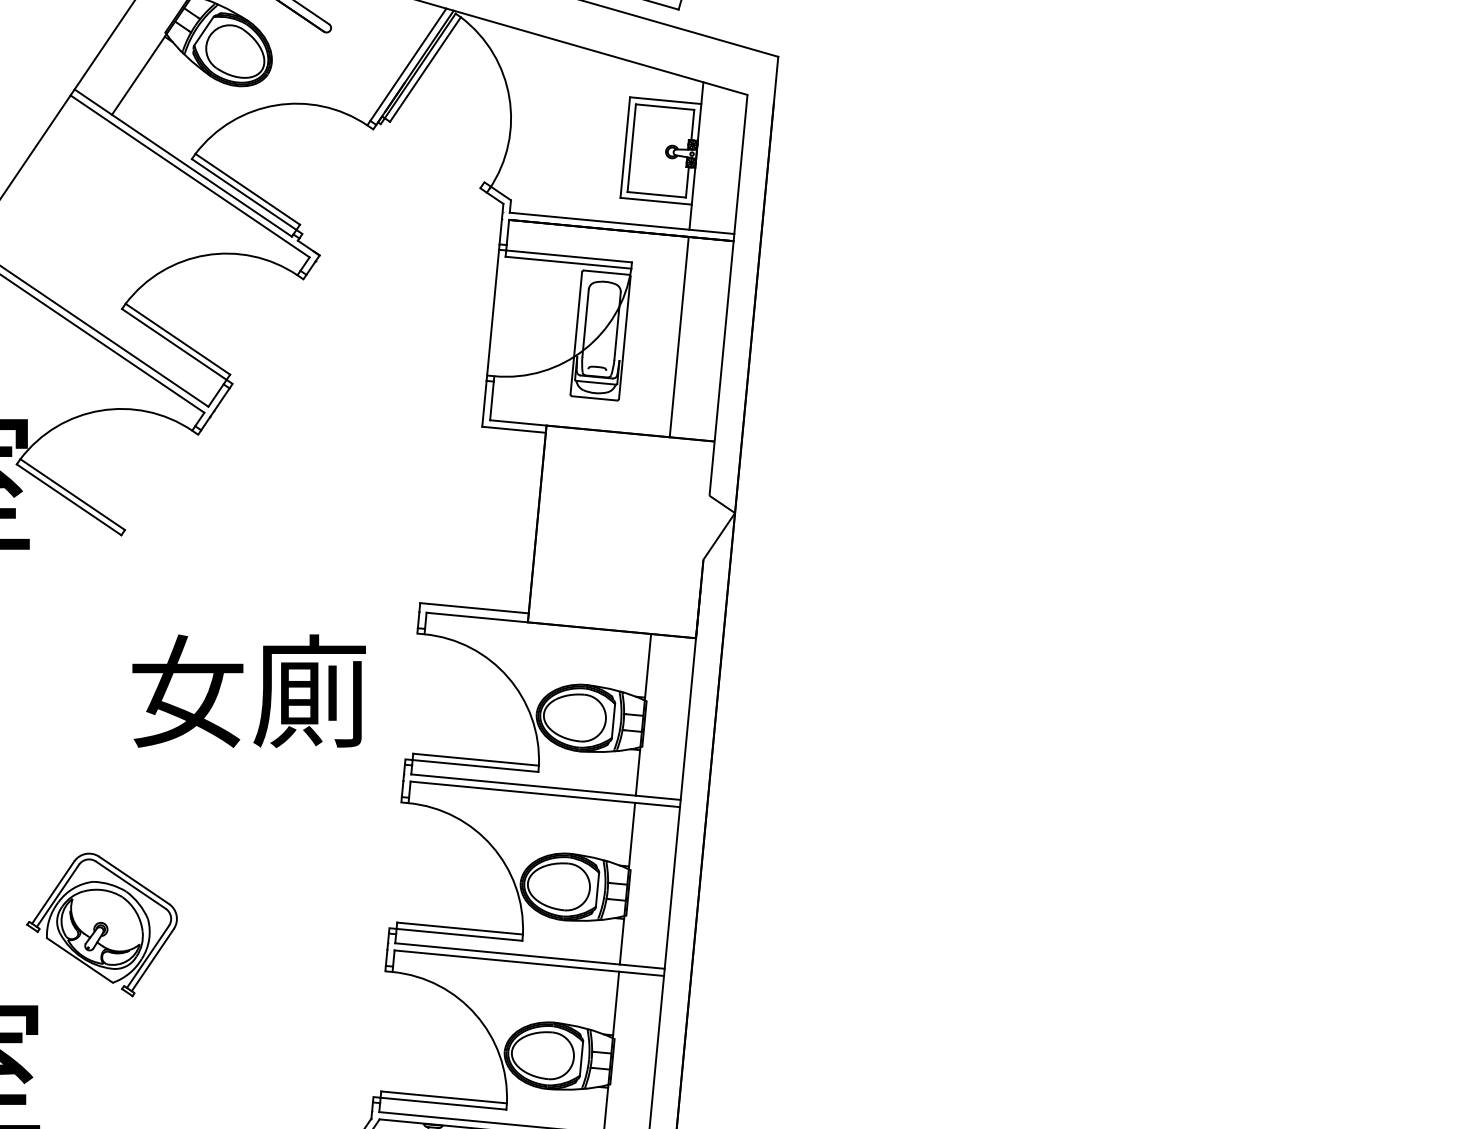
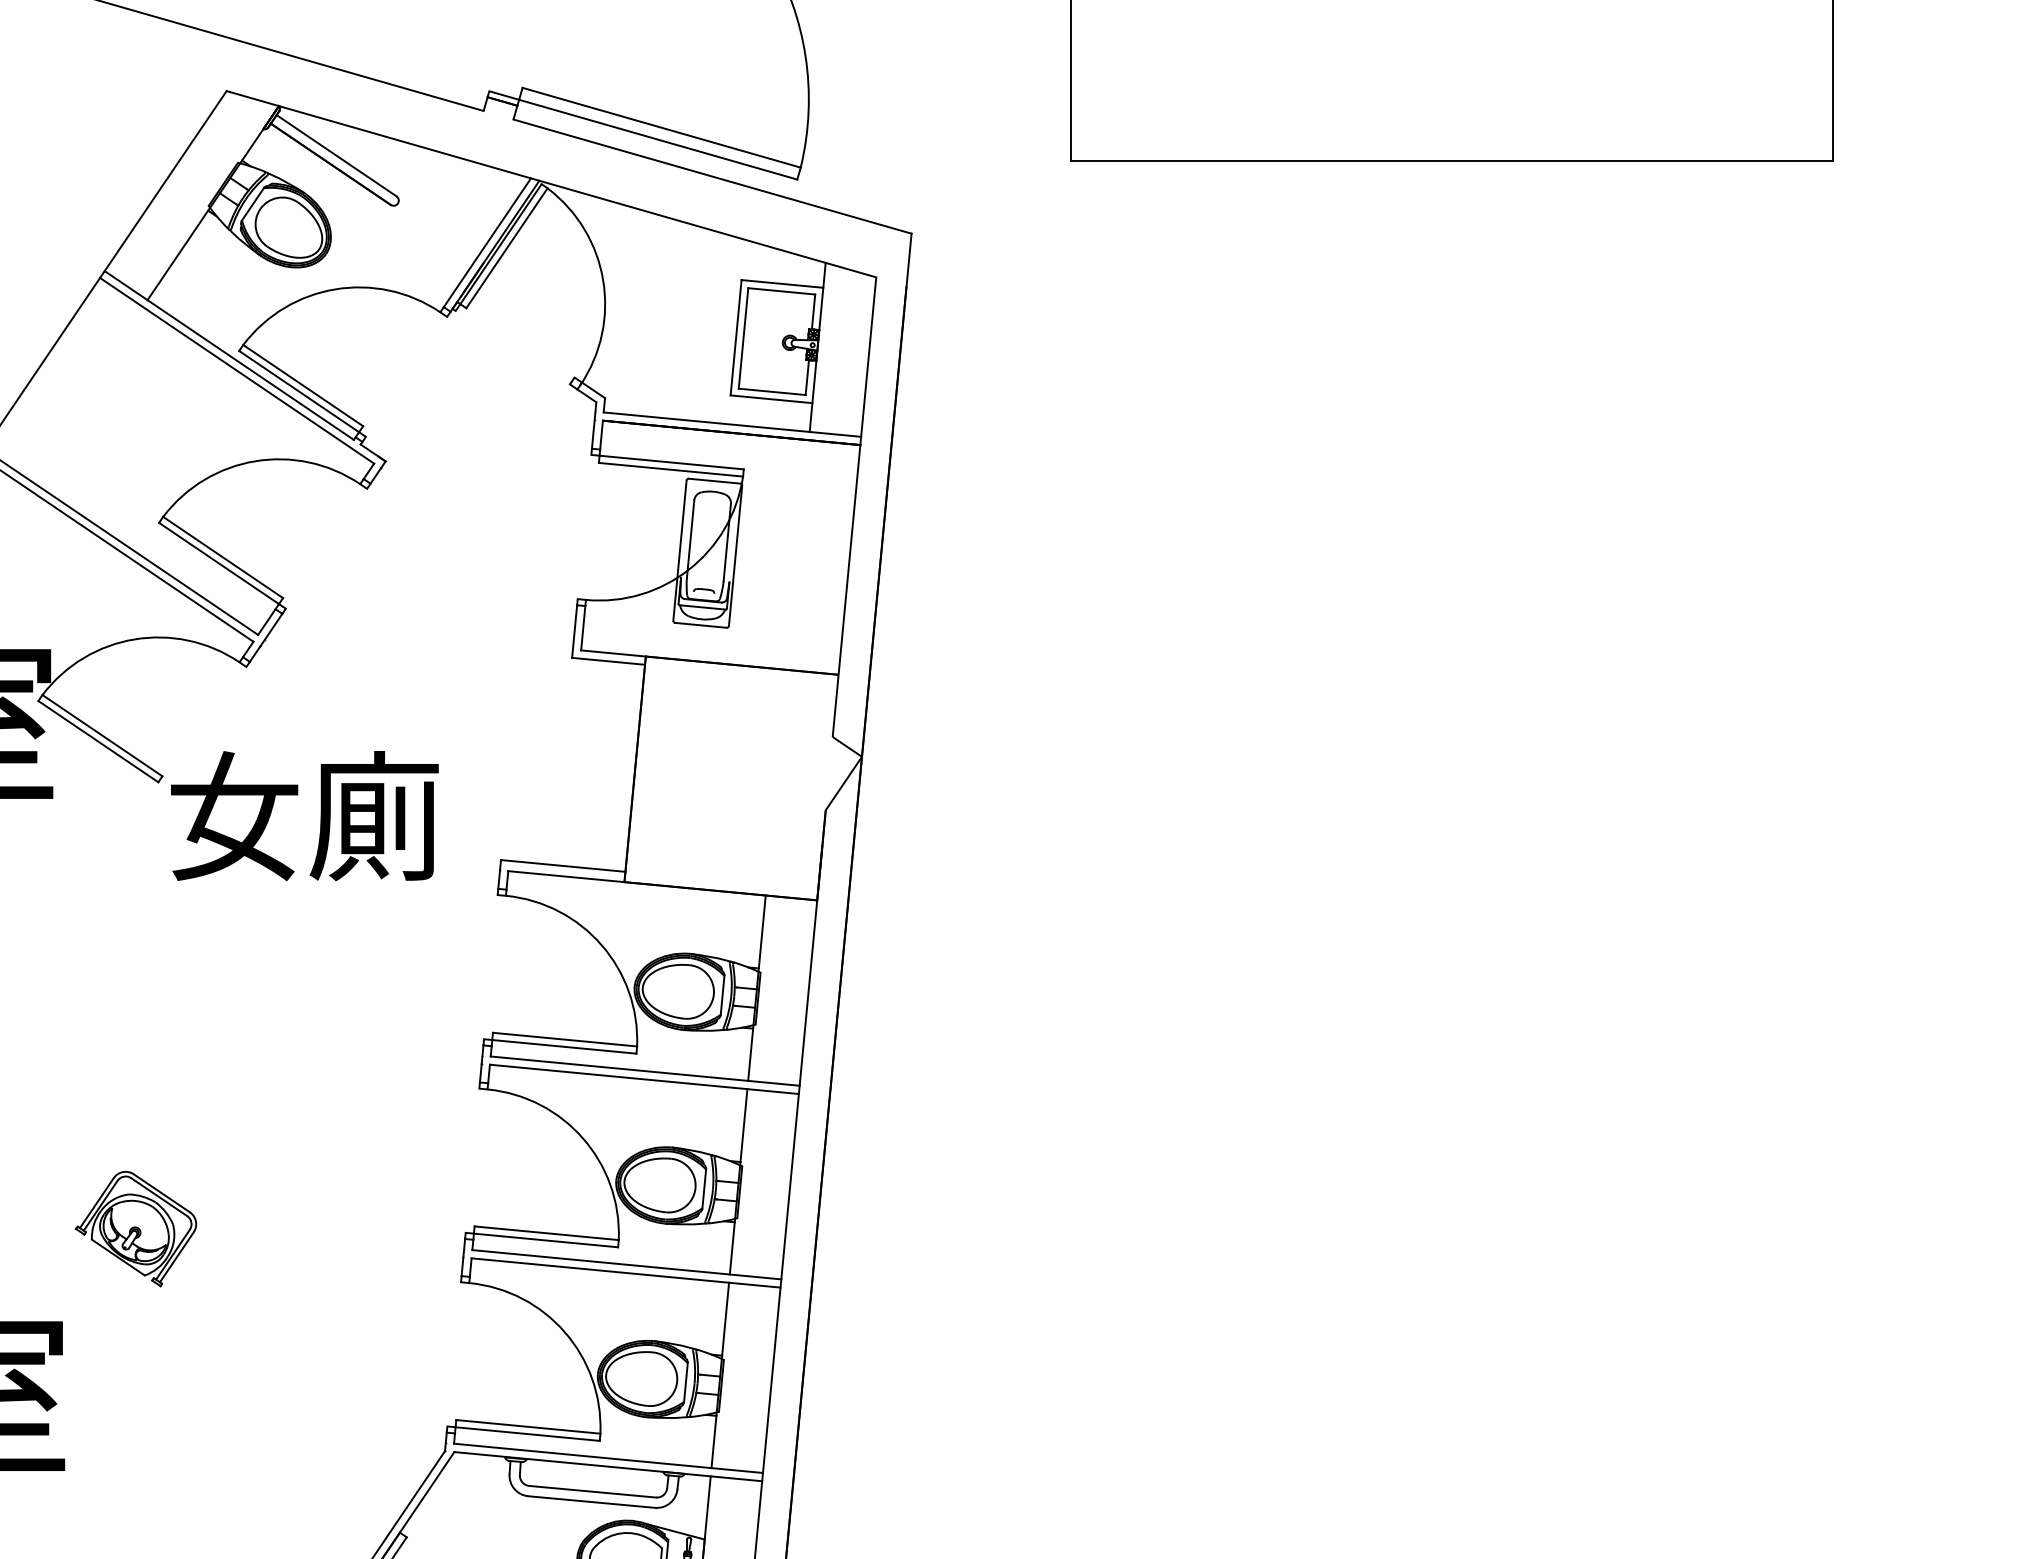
line: (493, 312) -> (584, 526), removed
line: (678, 336) -> (797, 554), removed
text: (248, 691) -> (304, 816), moved
part: (101, 924) -> (135, 1228), size x0.7

